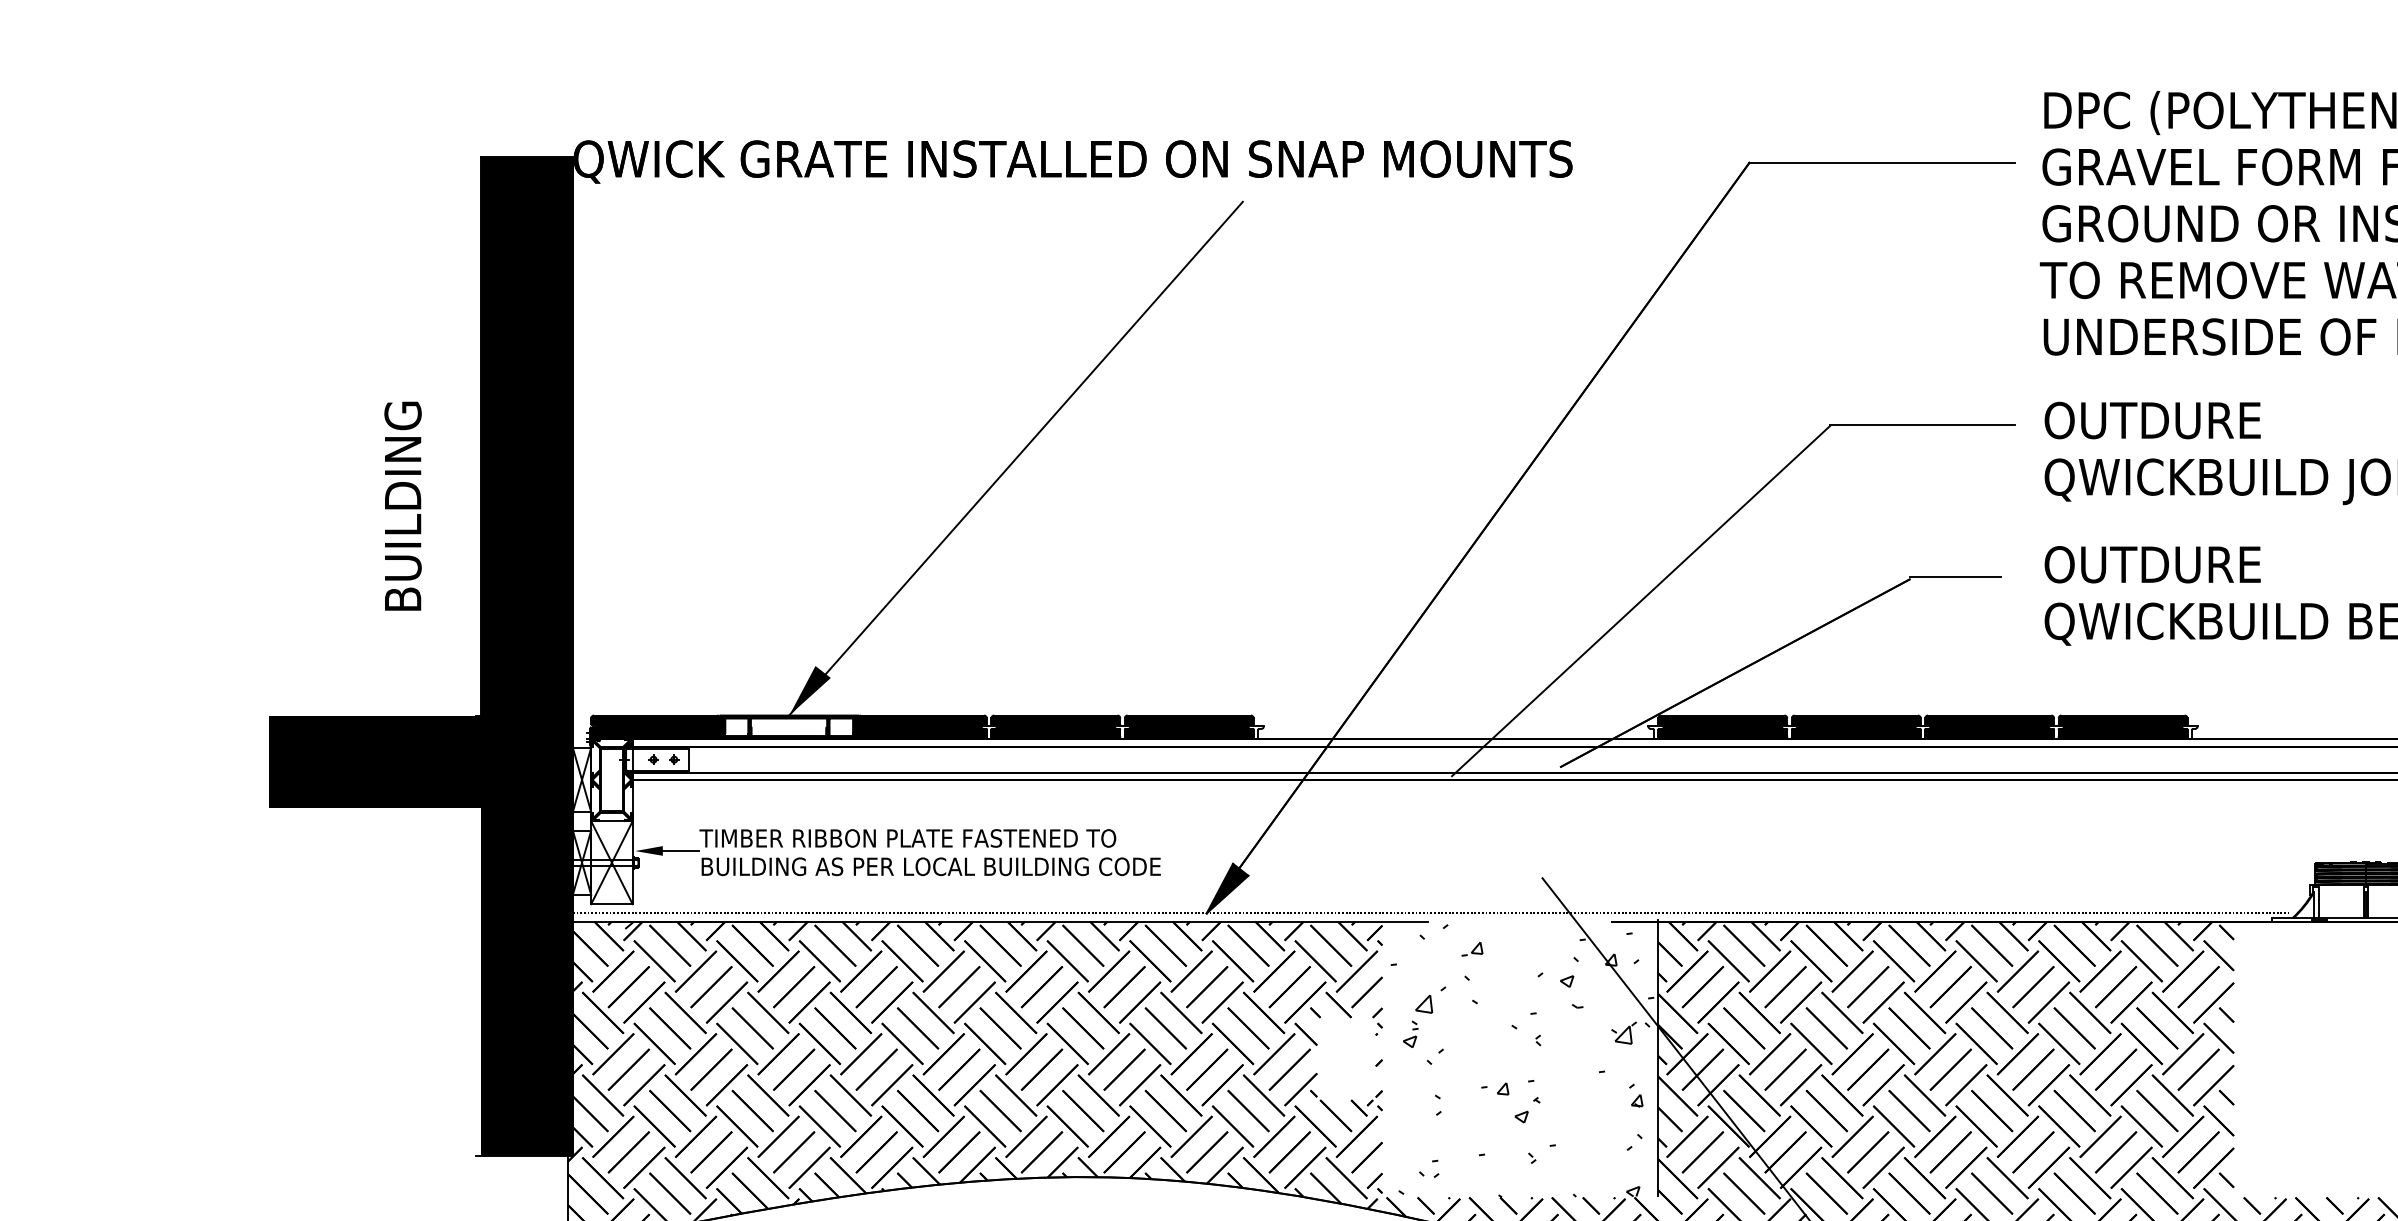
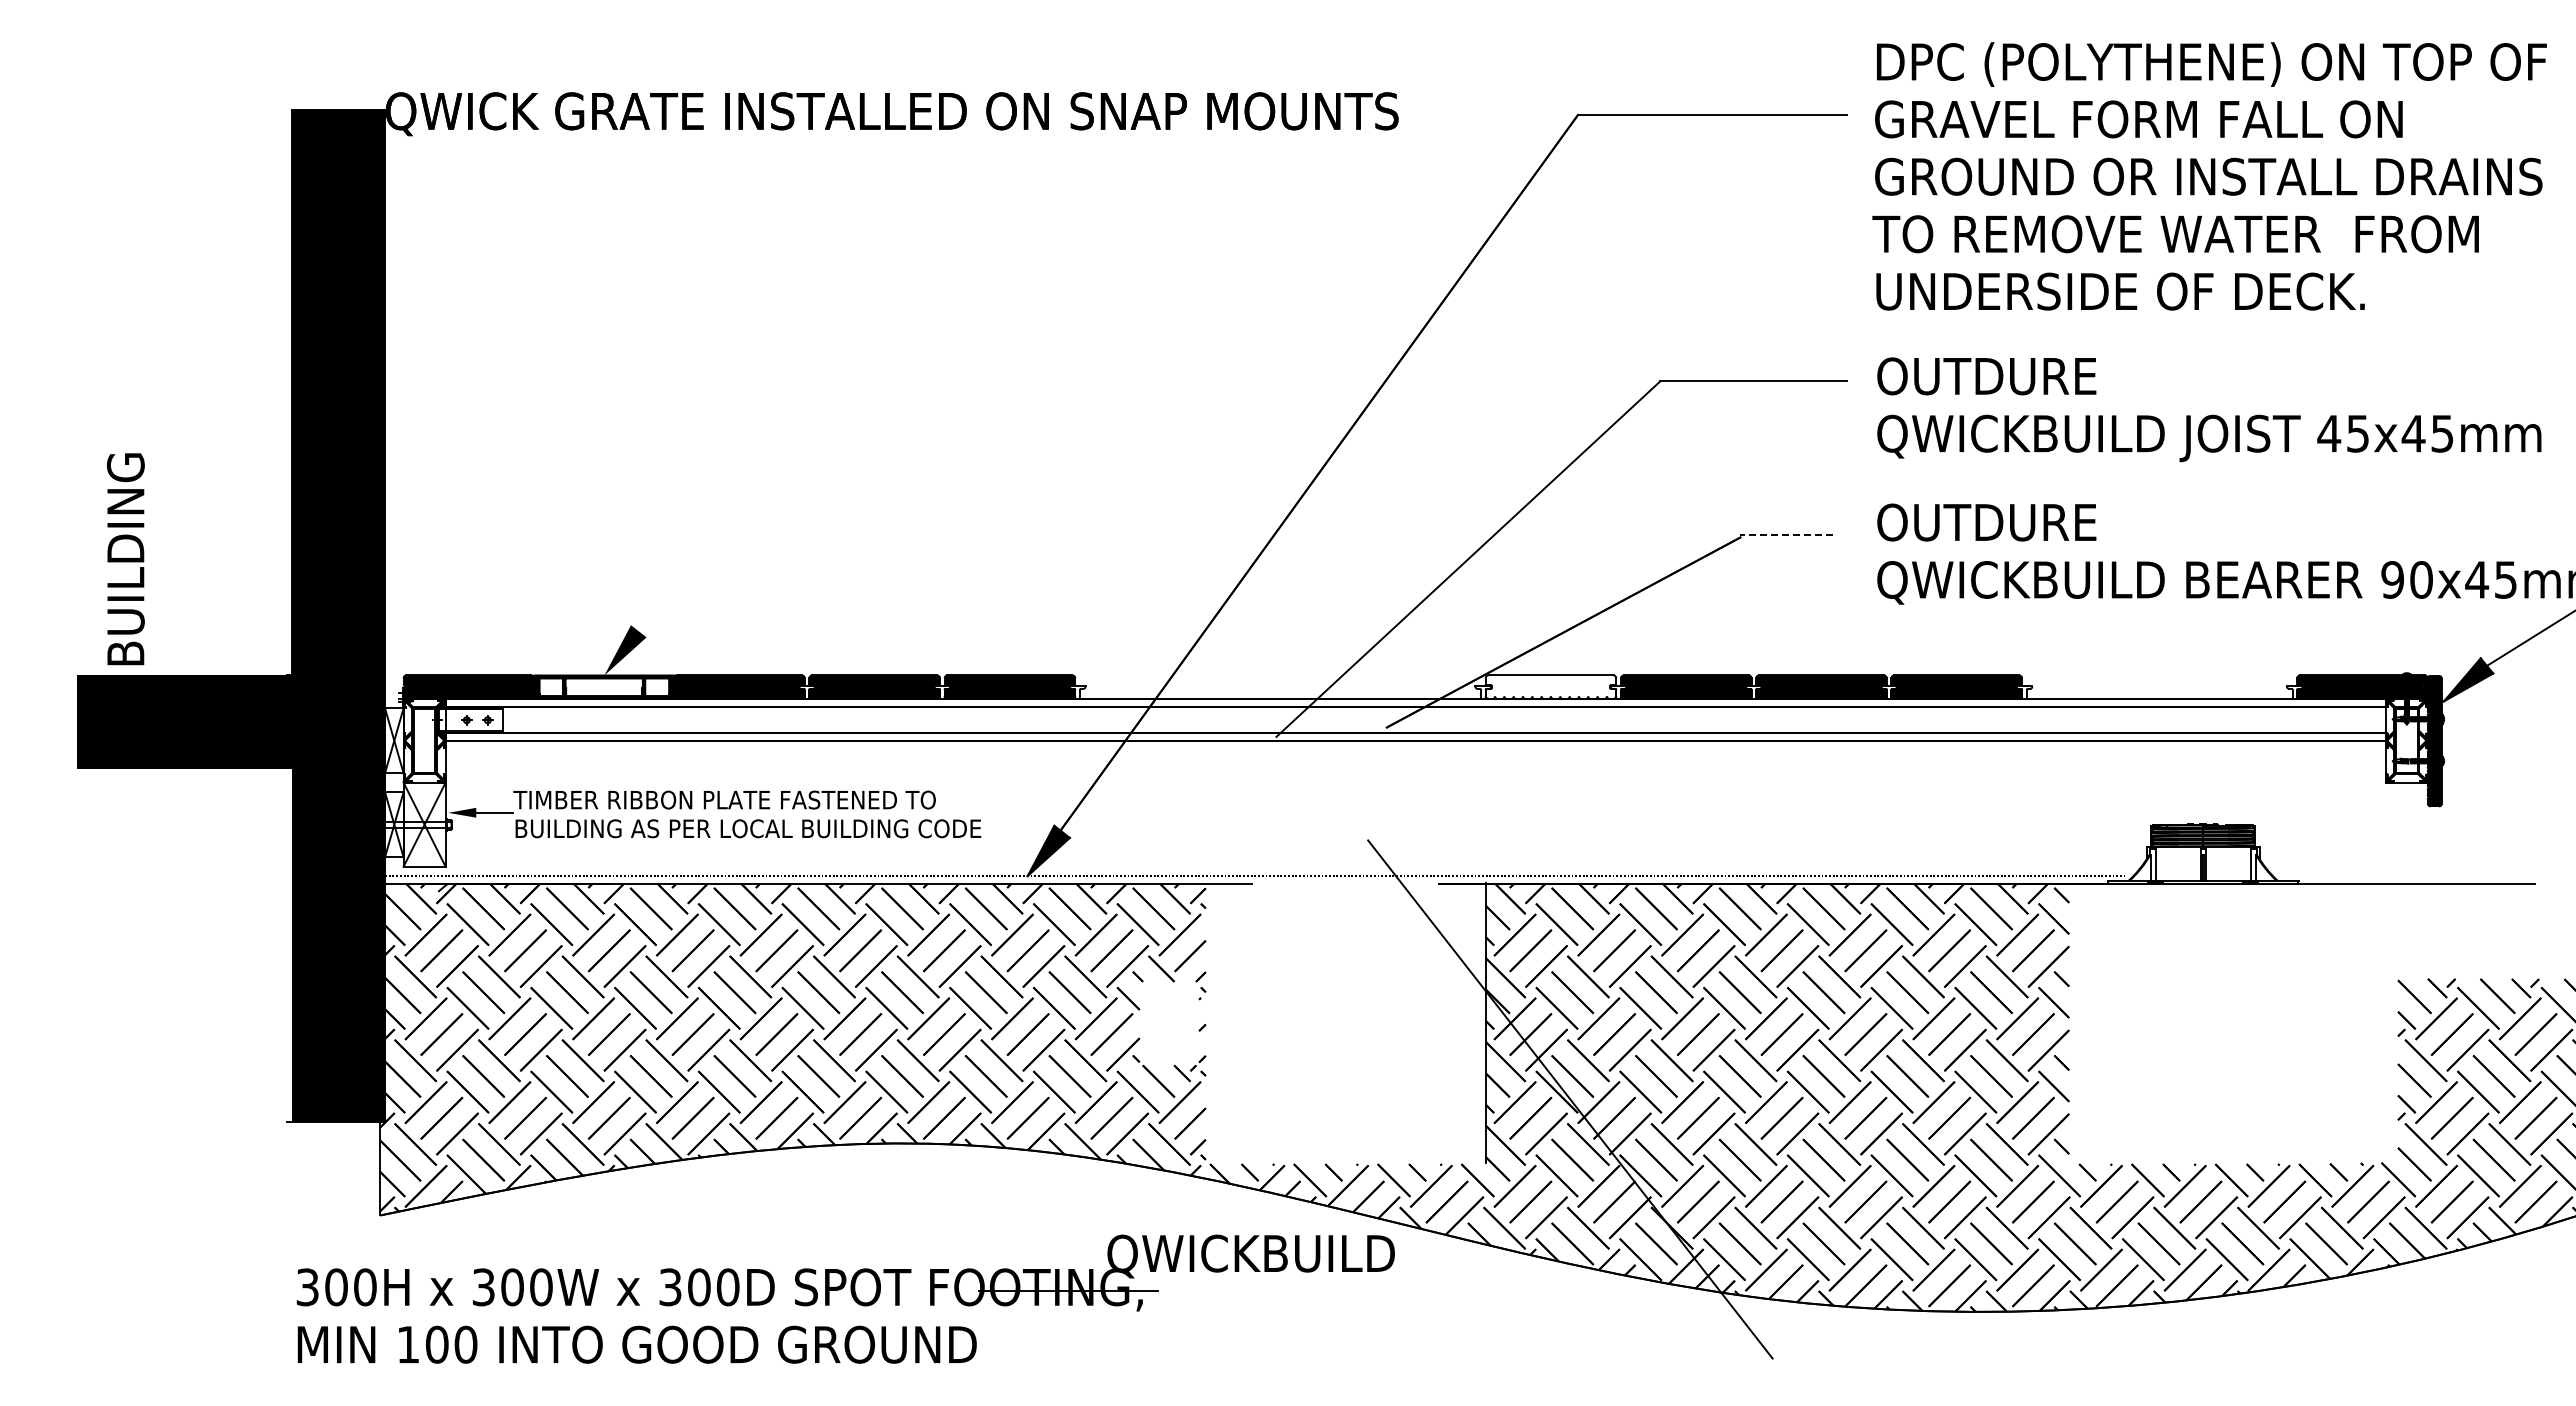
line: (1016, 458) -> (834, 414), removed
text: (402, 506) -> (125, 559), moved
line: (1955, 576) -> (1786, 534), solid -> dashed
fill: (1722, 726) -> (1550, 686), removed
hatch: (1522, 1060) -> (1347, 1025), removed

